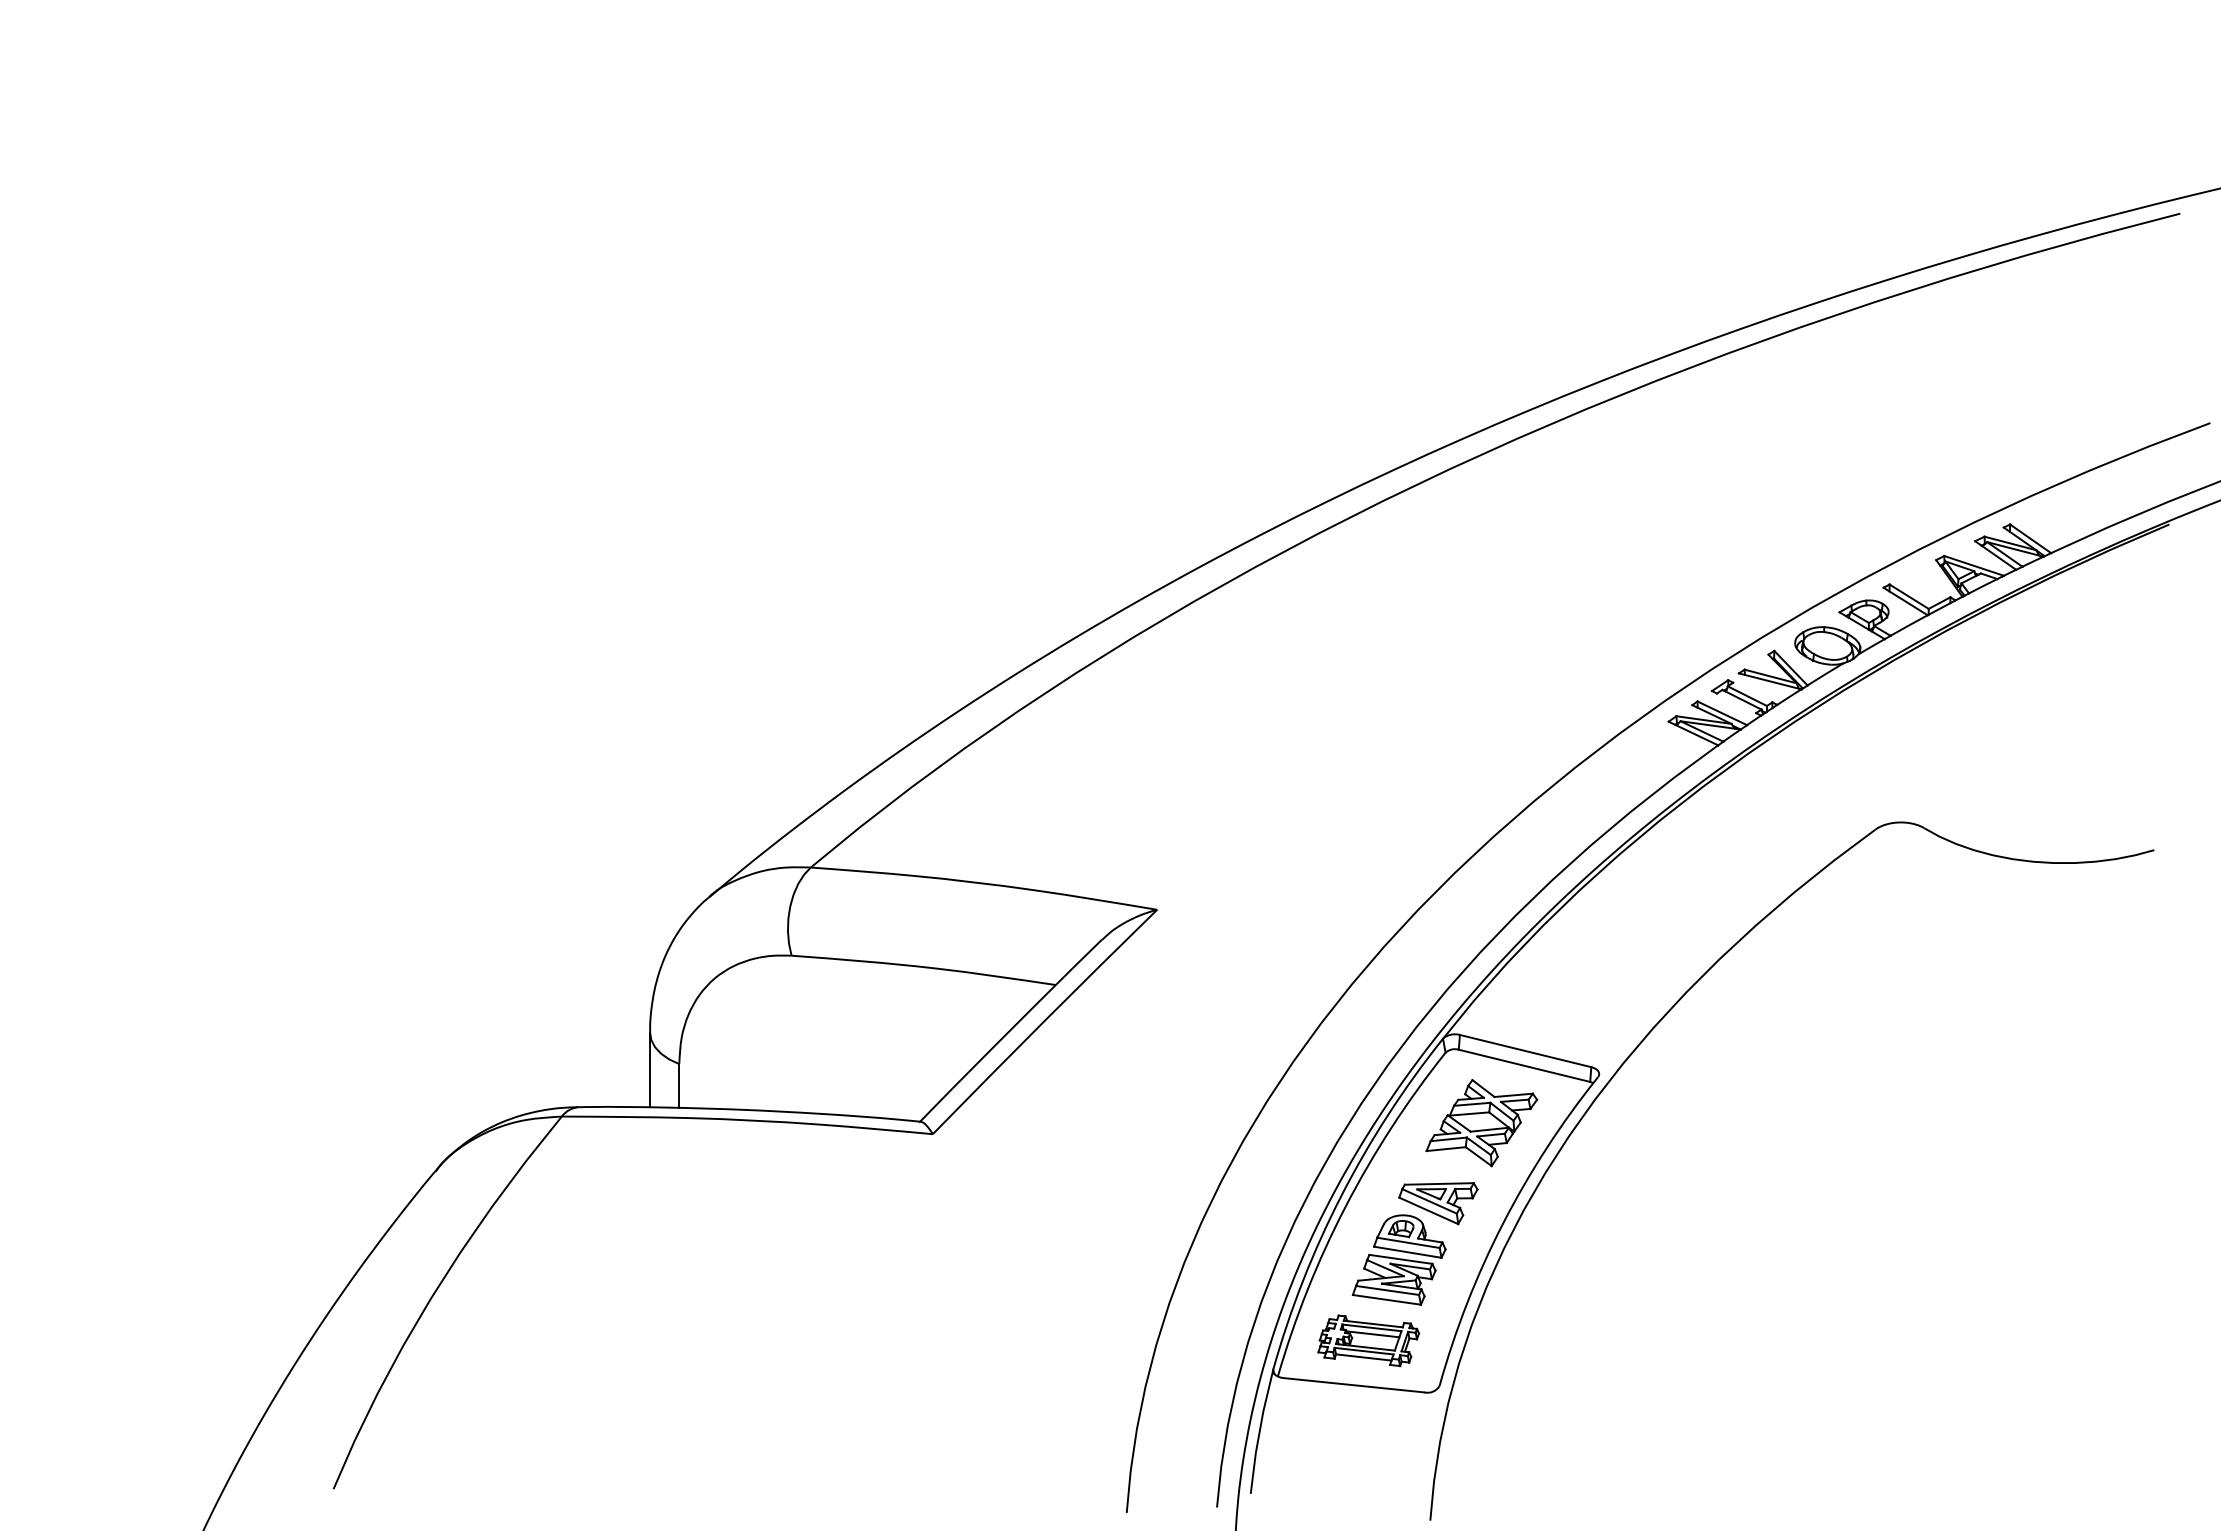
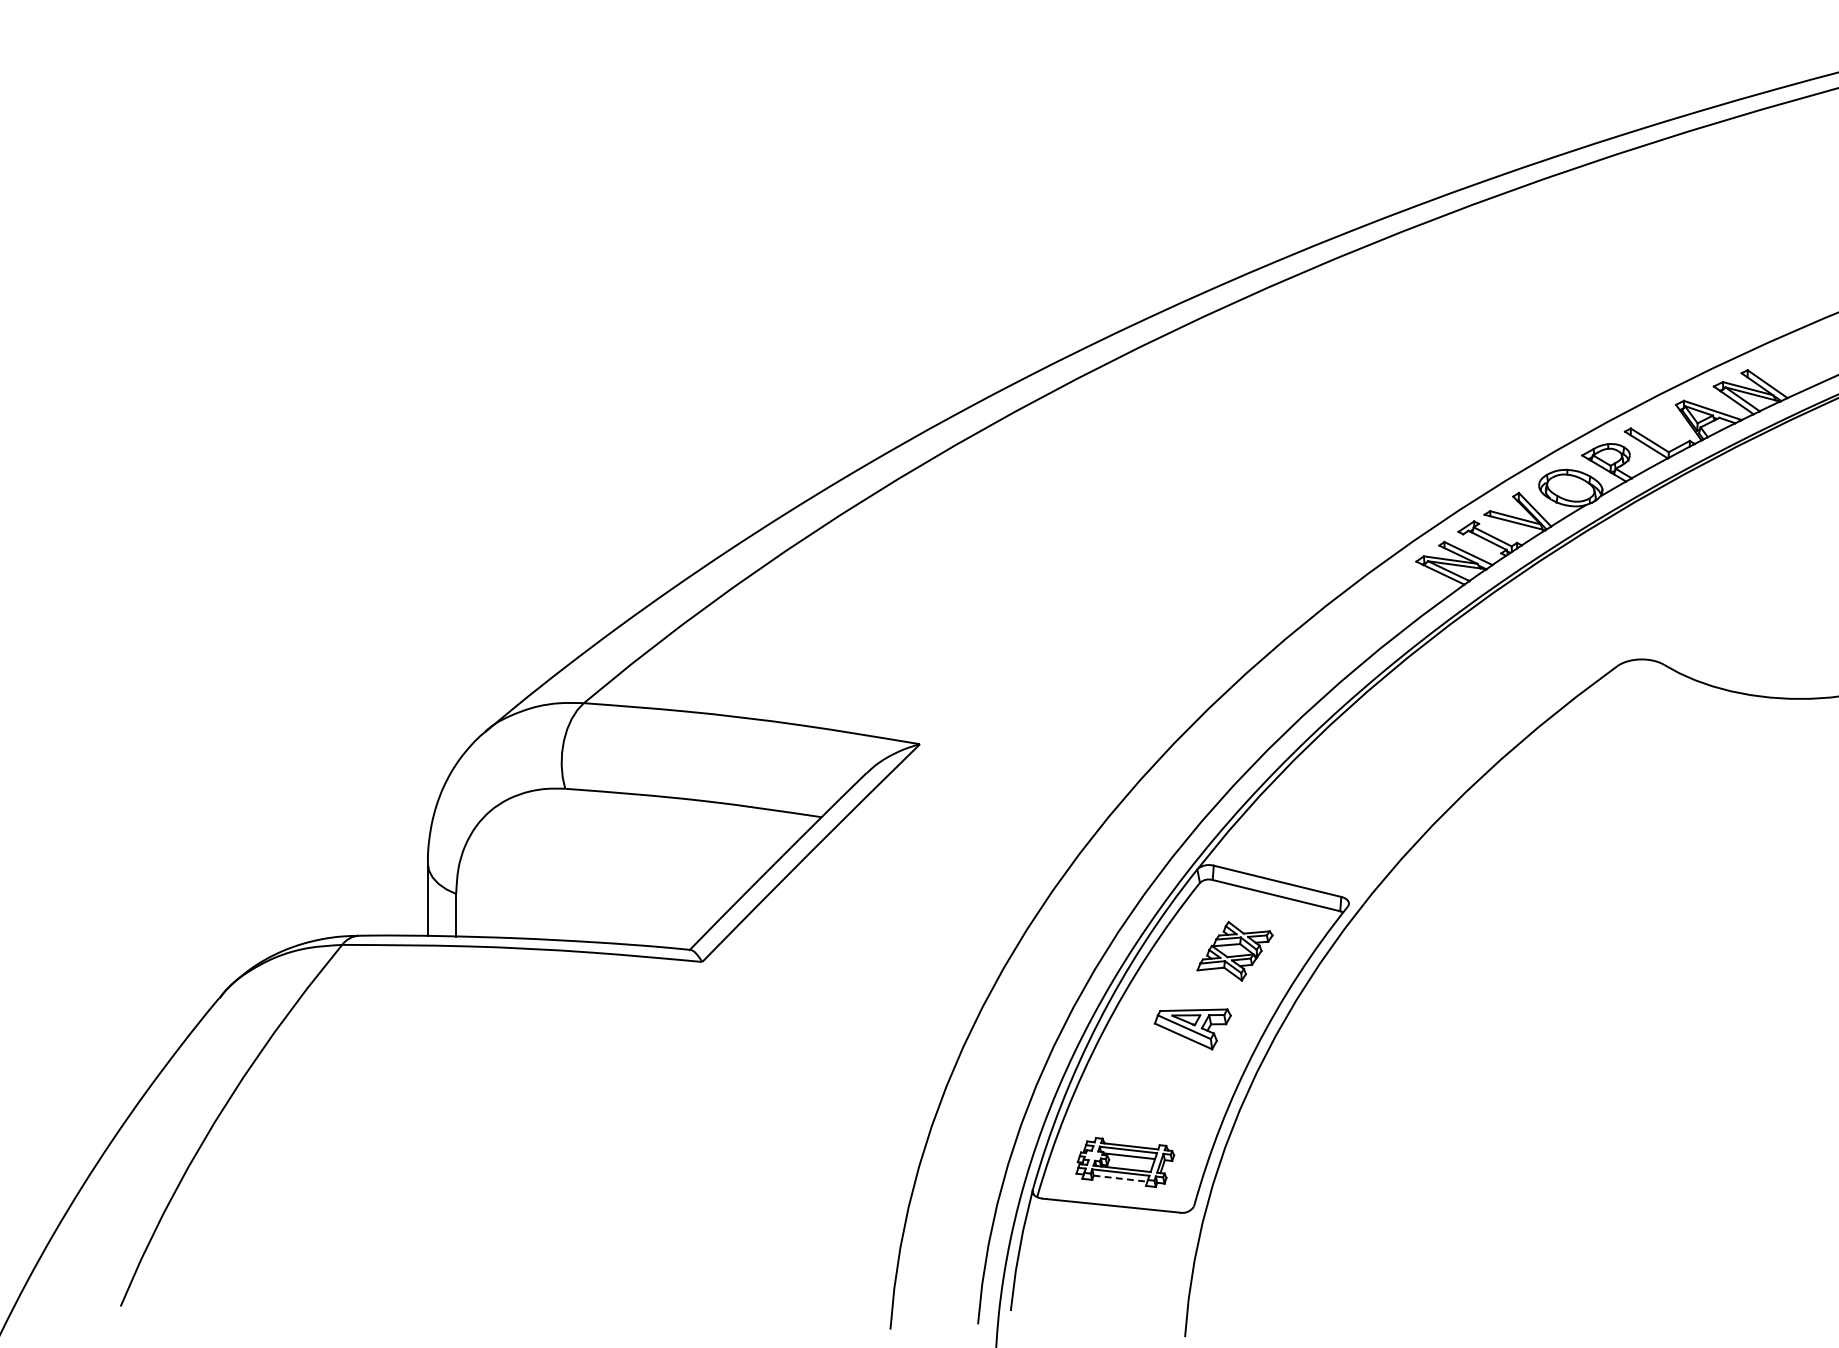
part: (1481, 1123) -> (1234, 951), size x0.7
part: (1398, 1259) -> (1154, 1083), removed
line: (1363, 1357) -> (1120, 1178), solid -> dashed

